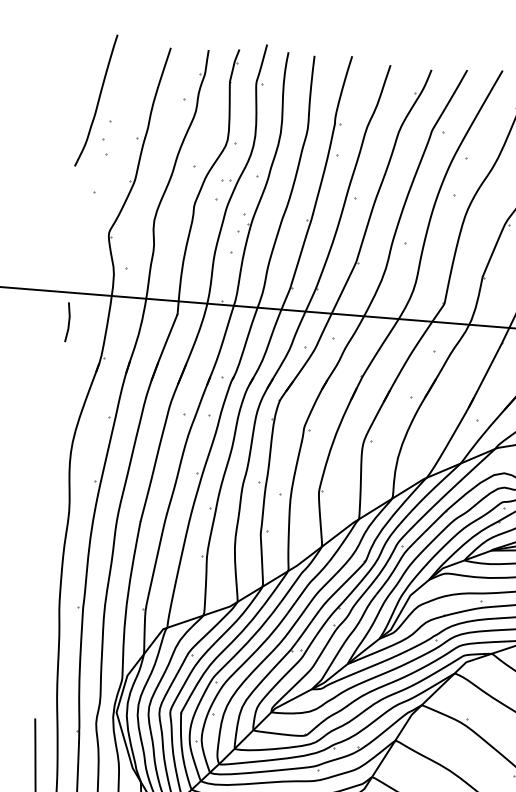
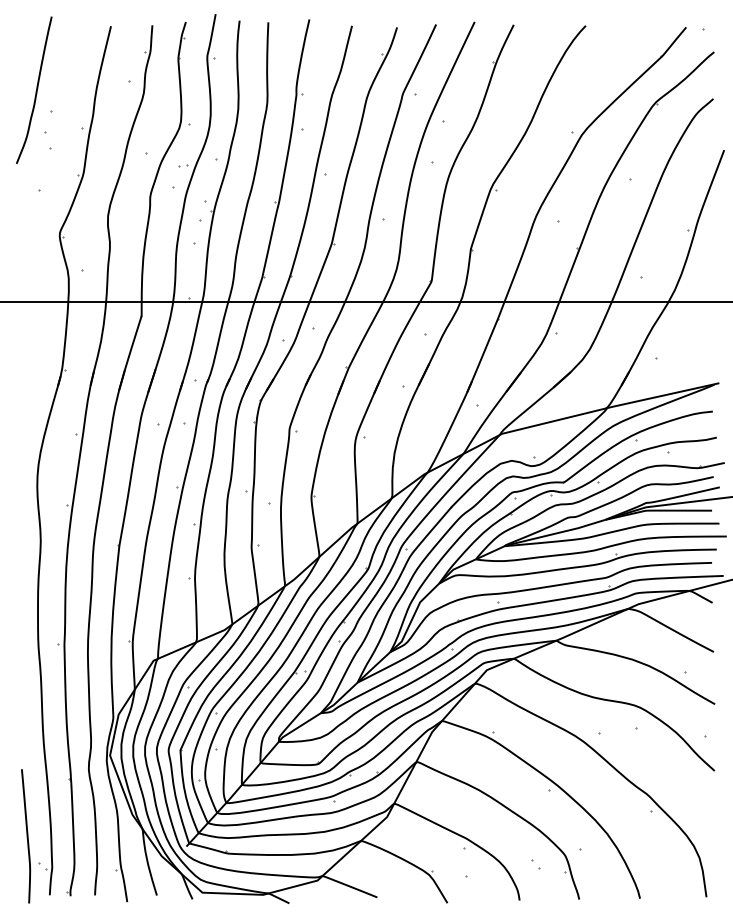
line: (68, 322) -> (23, 334), removed

